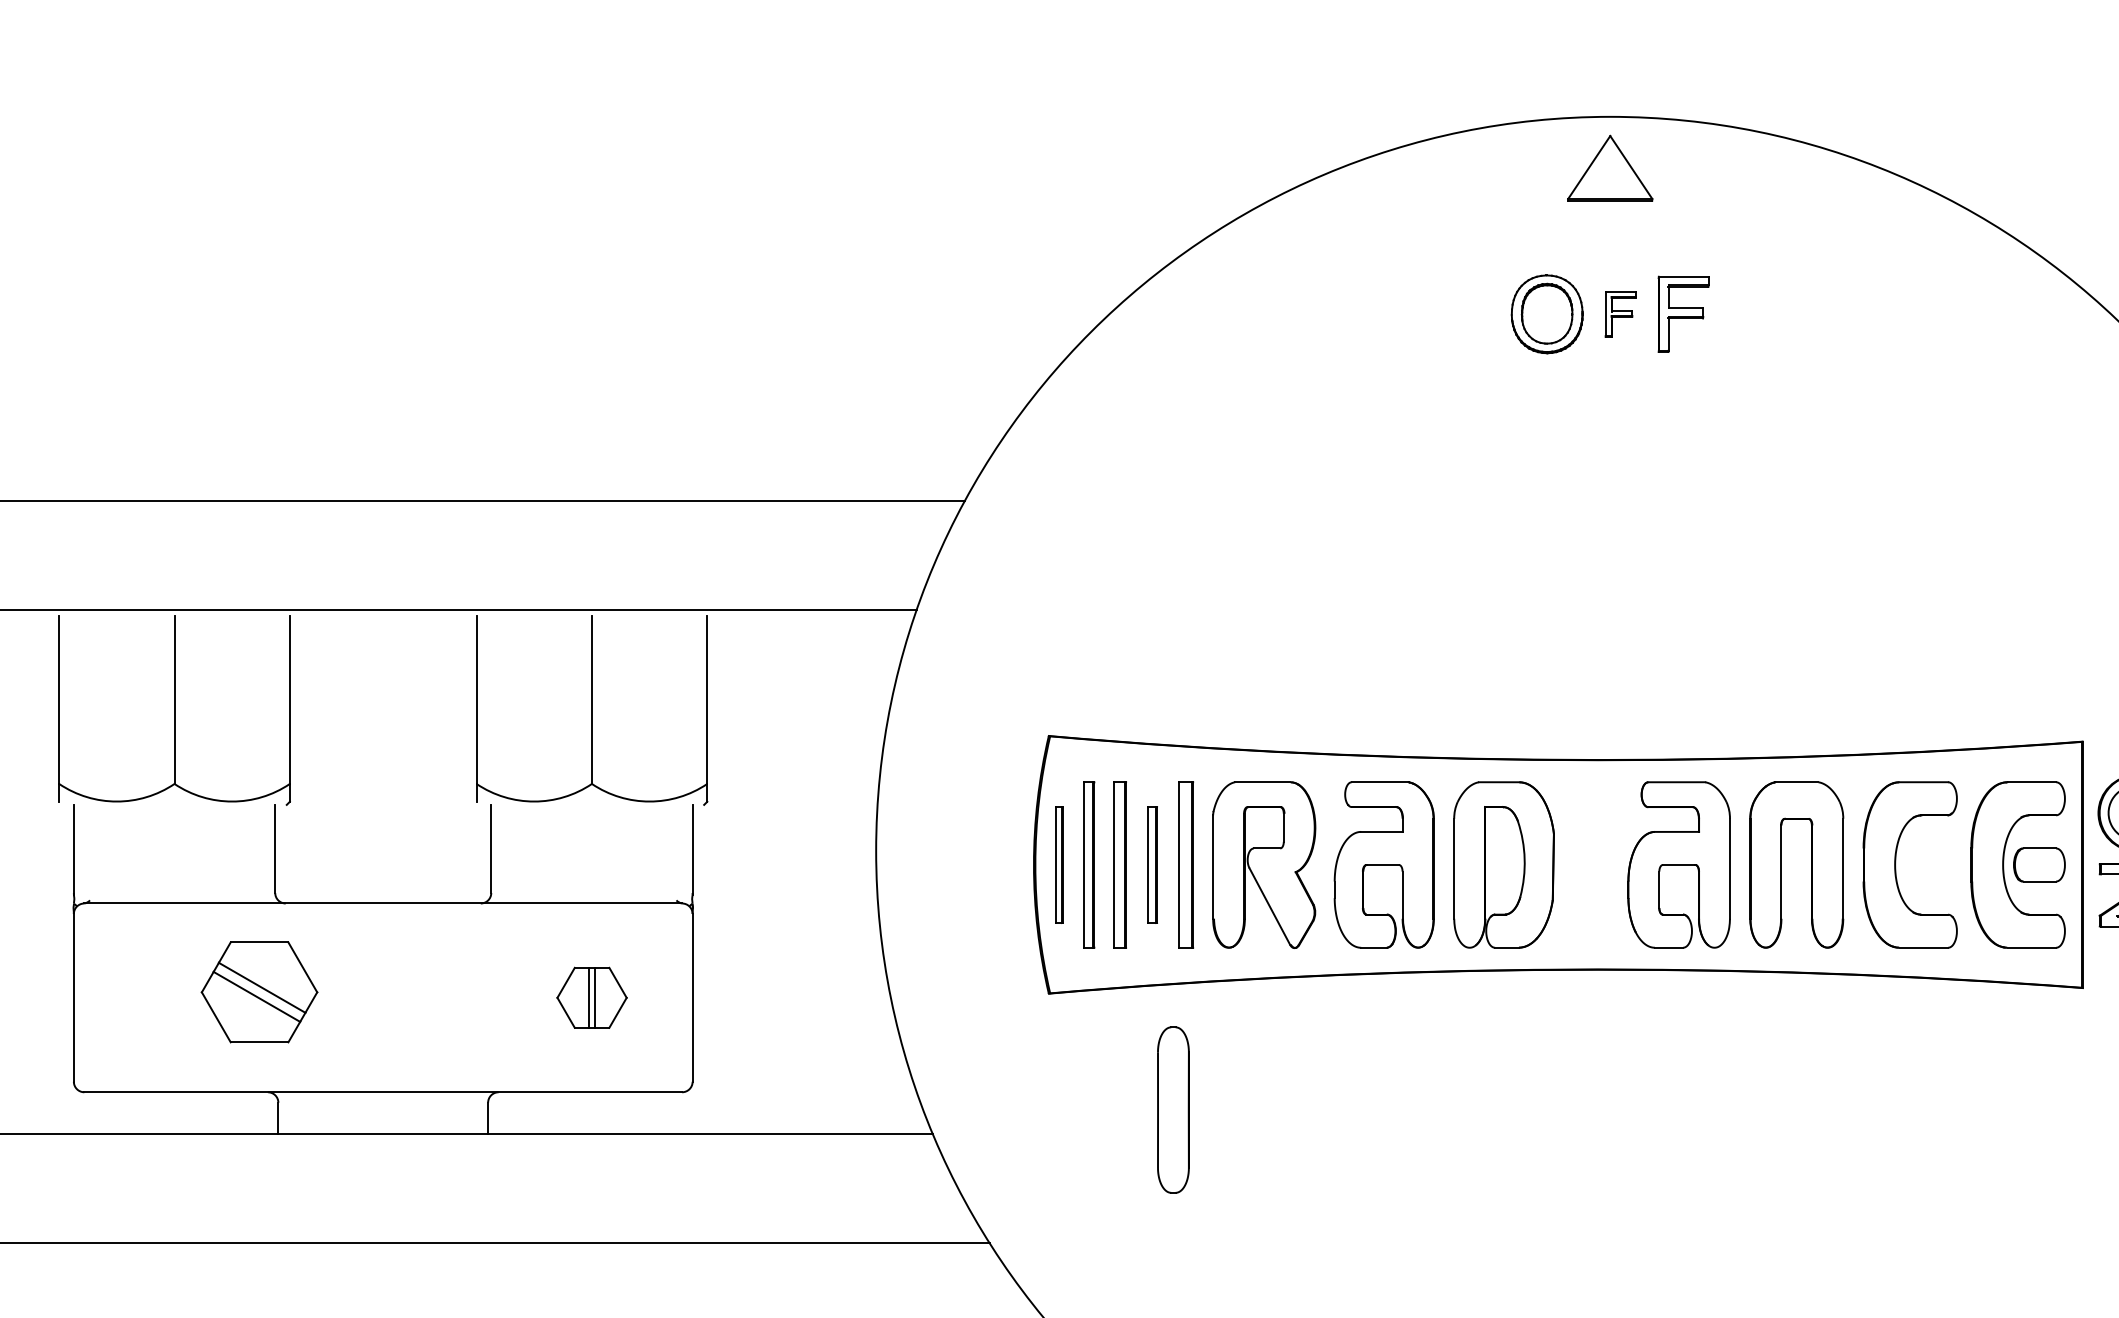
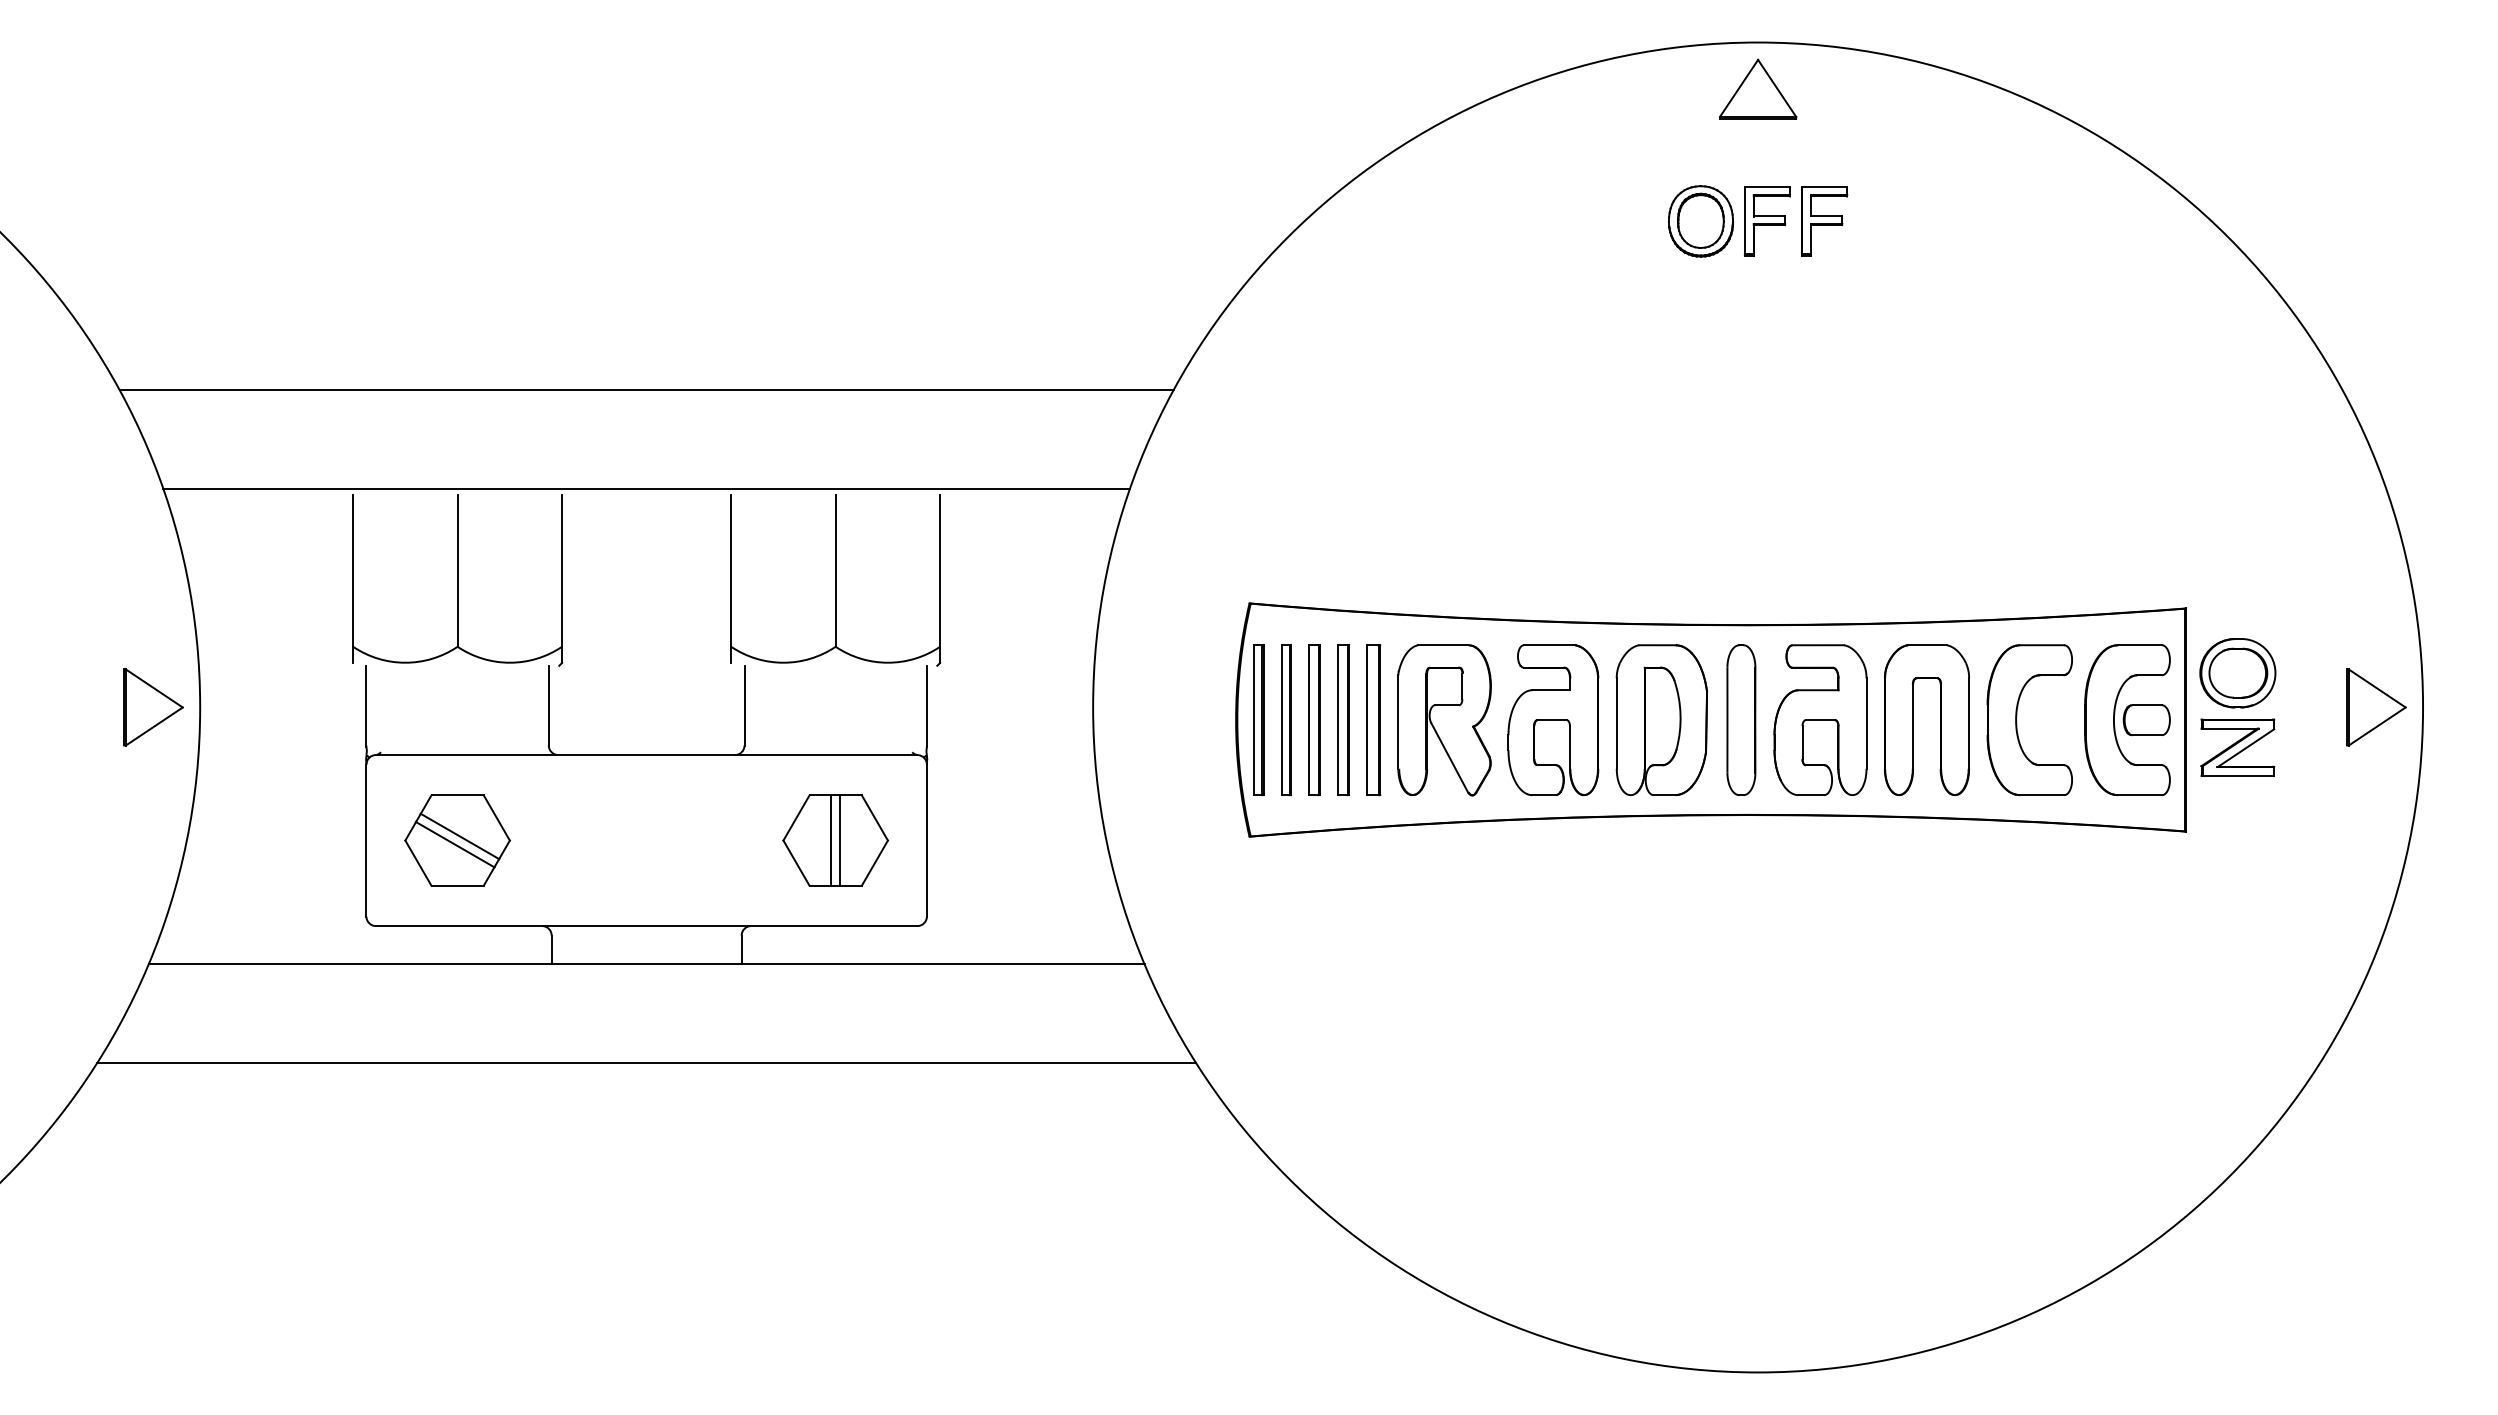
part: (1620, 314) -> (1767, 221), size x1.67
part: (1058, 865) -> (1258, 720), size x1.43
part: (1152, 865) -> (1343, 720), size x1.43
part: (259, 992) -> (457, 840), moved
part: (591, 997) -> (835, 840), size x1.67
part: (1173, 1109) -> (1741, 719), moved

